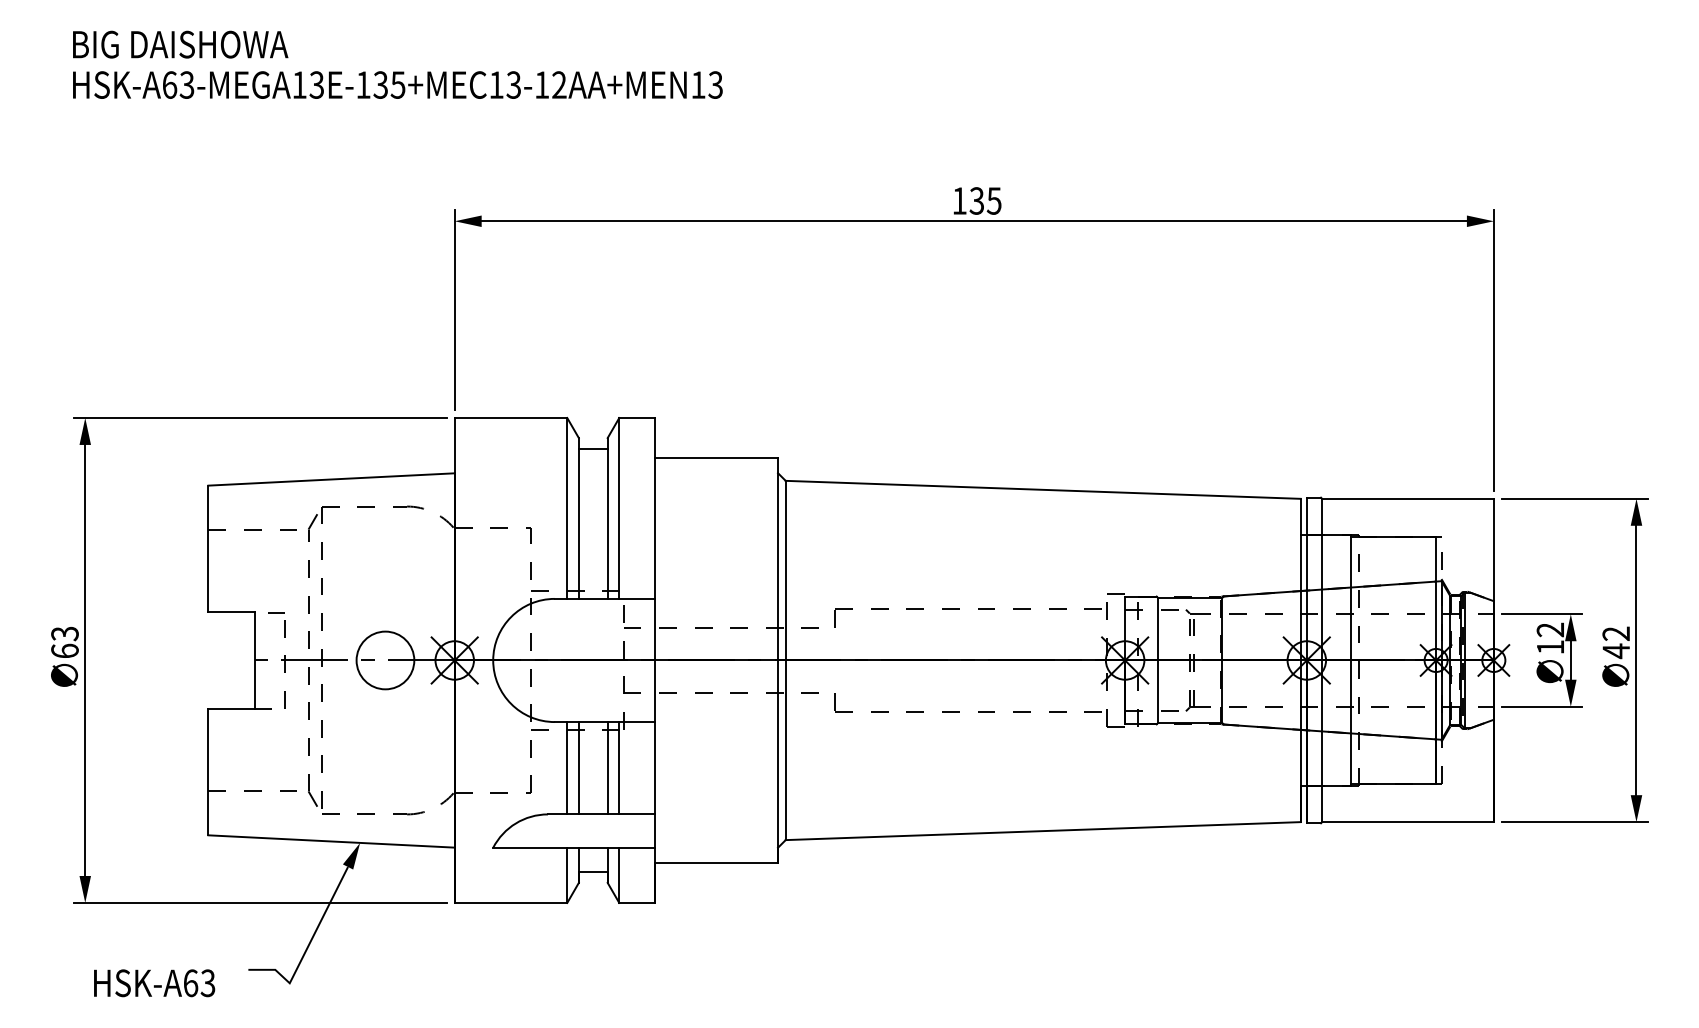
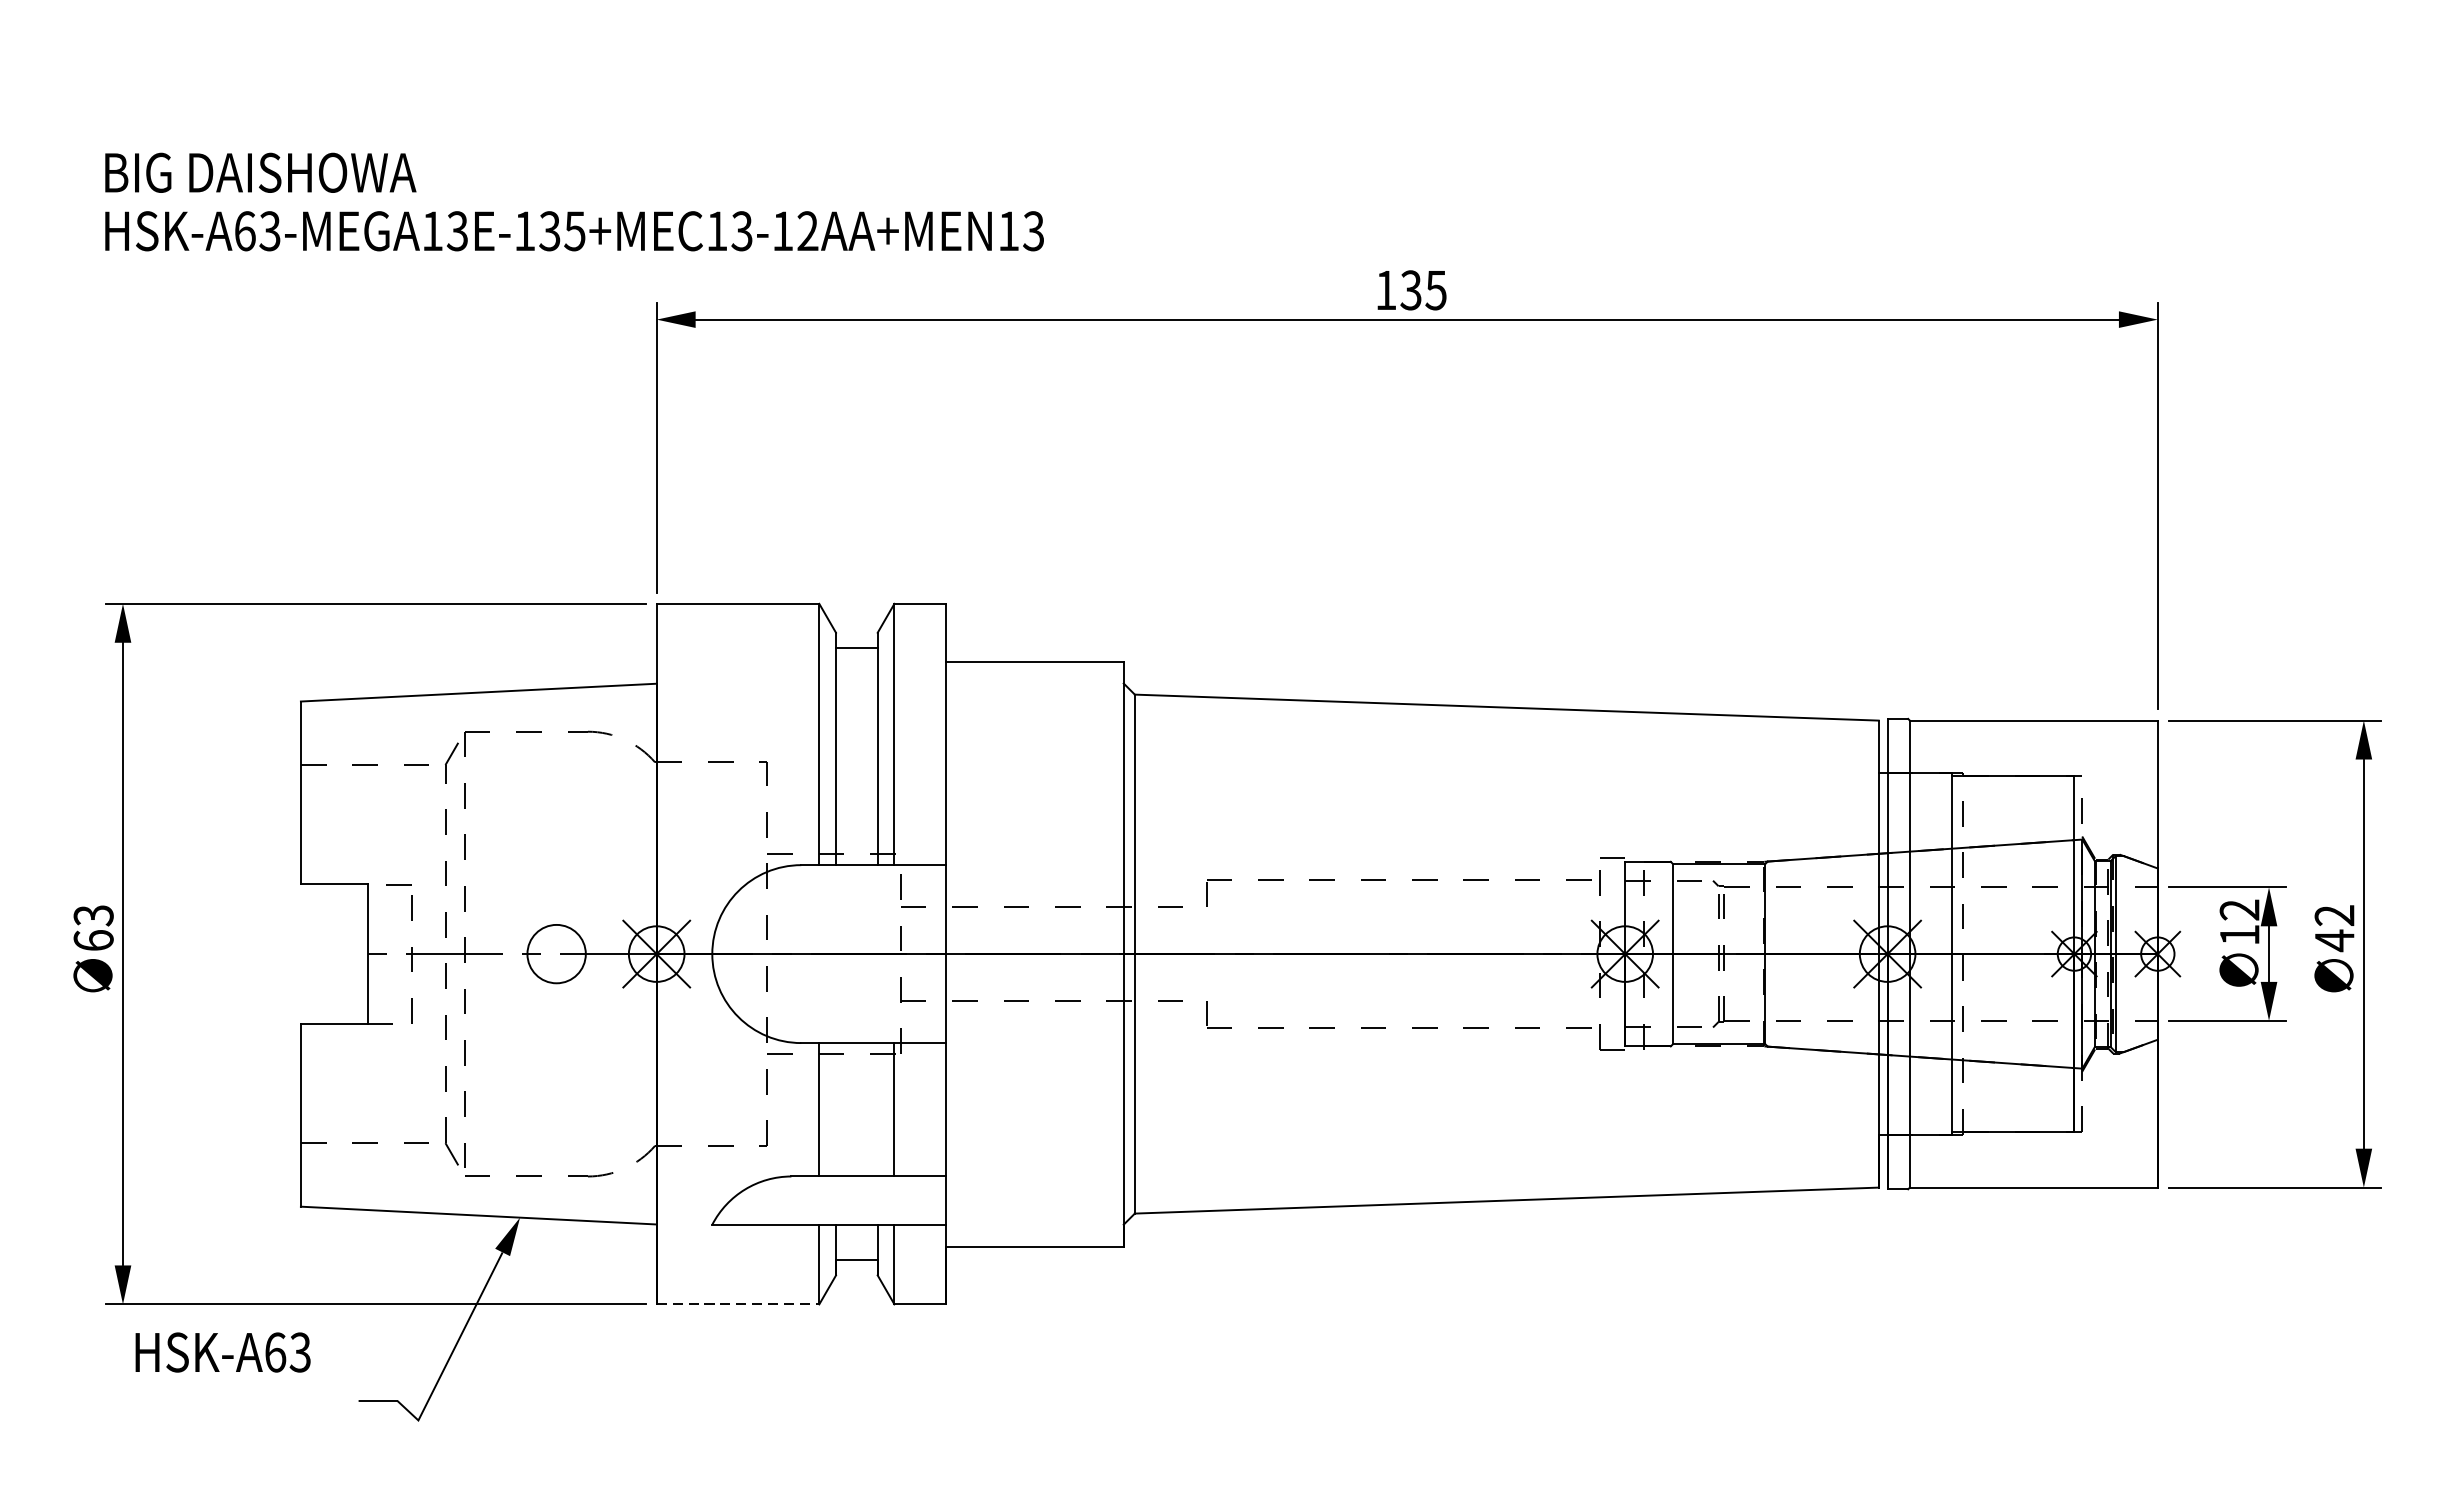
text: (397, 64) -> (574, 201), moved
circle: (385, 660) -> (556, 954), size x0.7
line: (578, 768) -> (835, 1110), removed
line: (607, 768) -> (877, 1110), removed
line: (511, 902) -> (738, 1303), solid -> dashed
text: (154, 983) -> (223, 1352), moved

